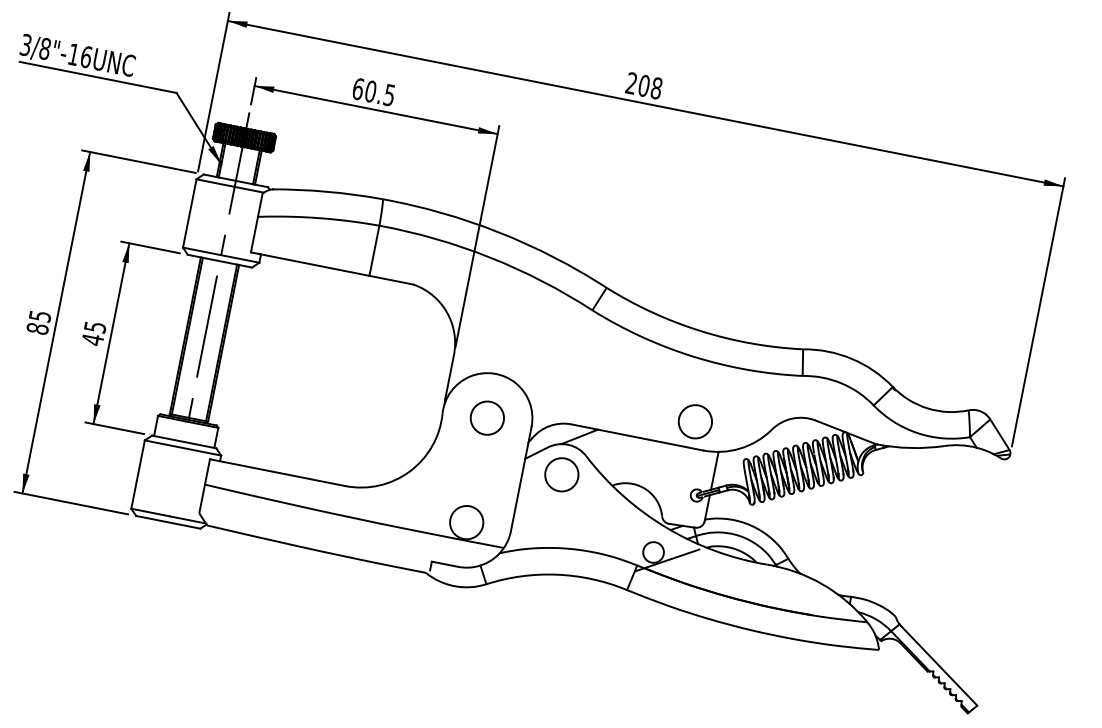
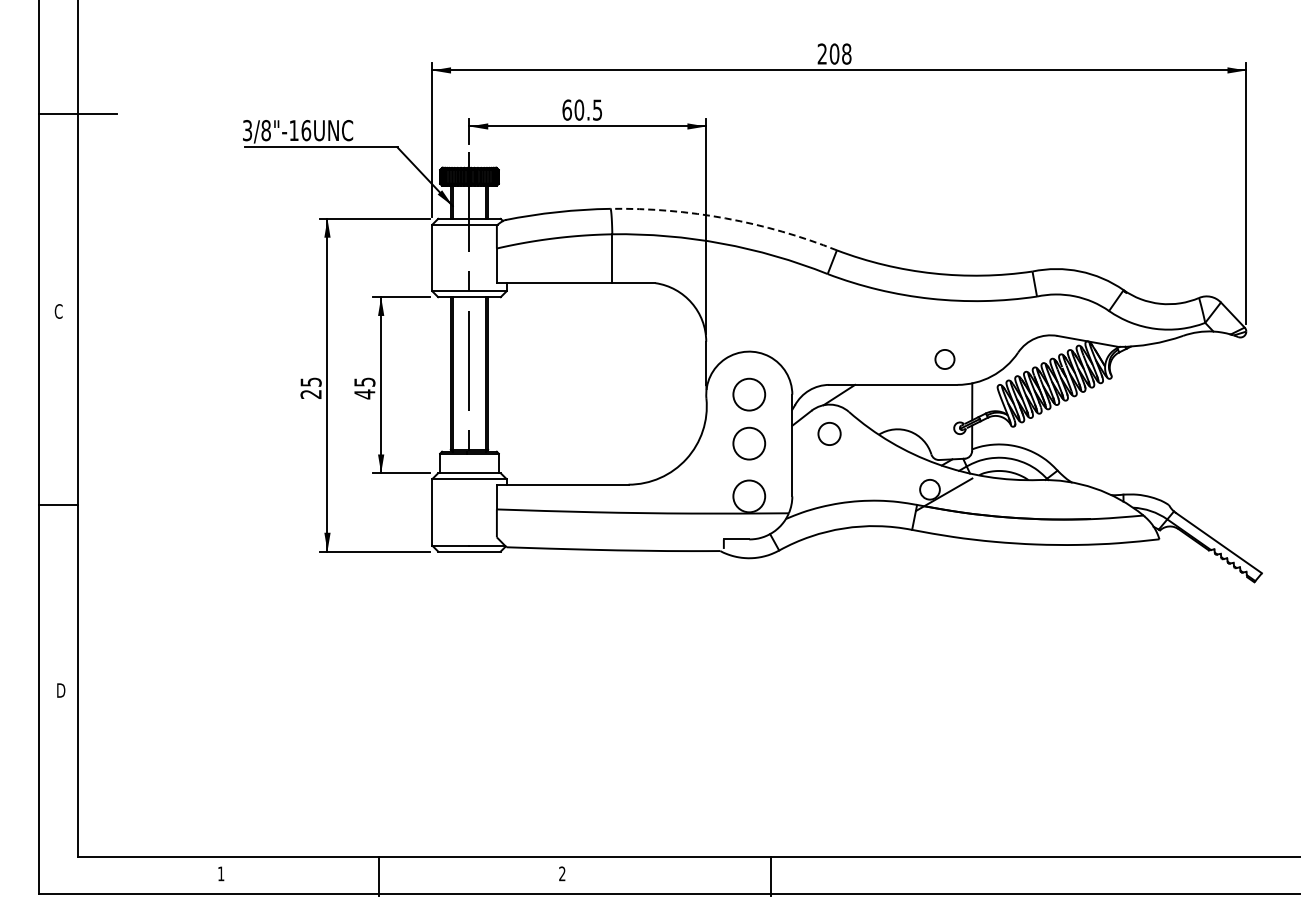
arc: (498, 232) -> (725, 218), solid -> dashed
text: (37, 328) -> (310, 394), 85 -> 25
circle: (694, 421) -> (944, 359), size x0.6
circle: (477, 468) -> (749, 443), added
circle: (561, 474) -> (829, 433), size x0.7

